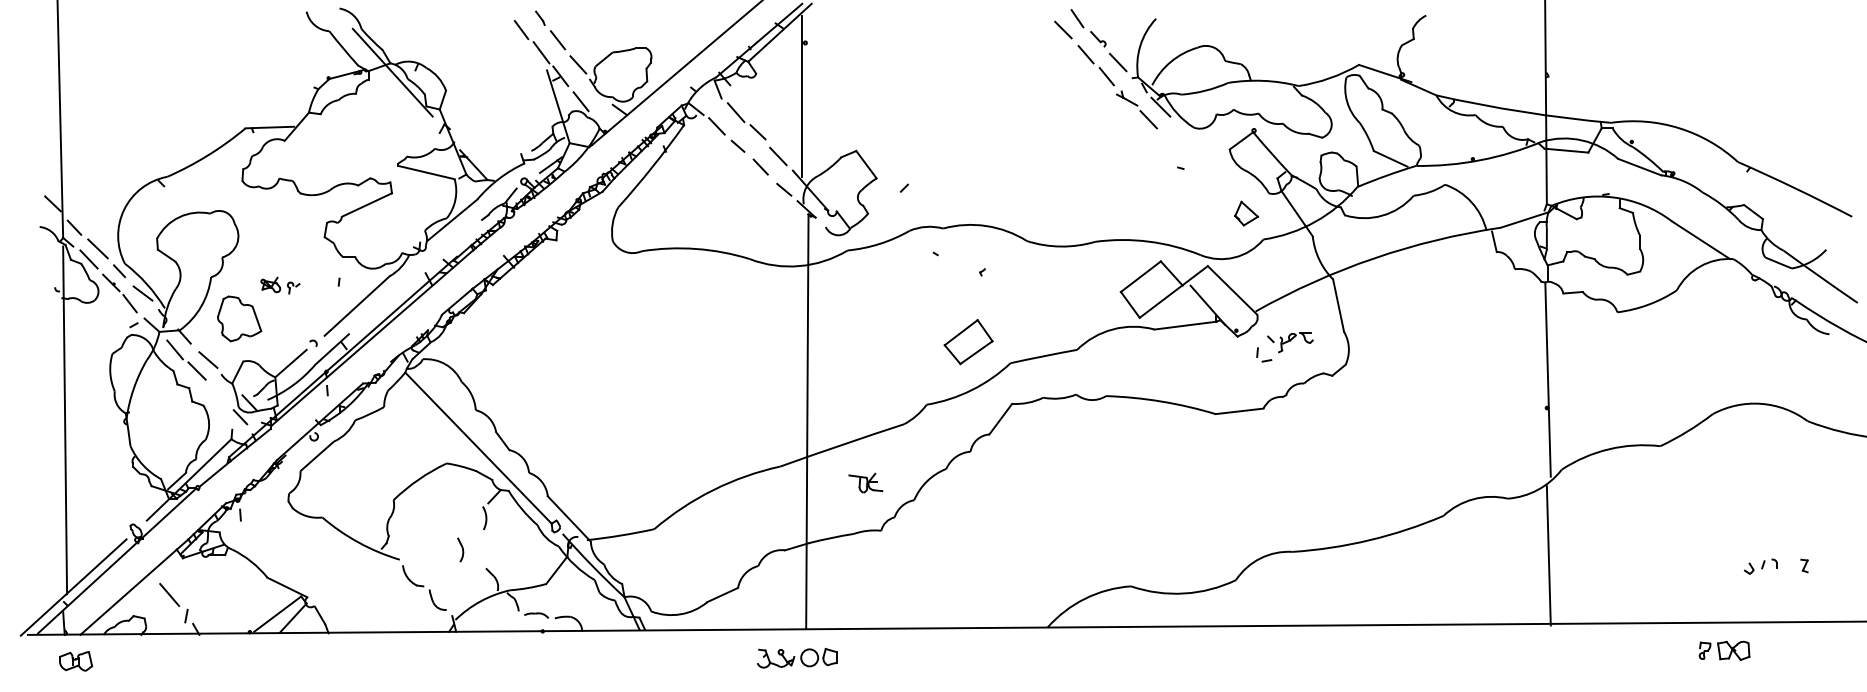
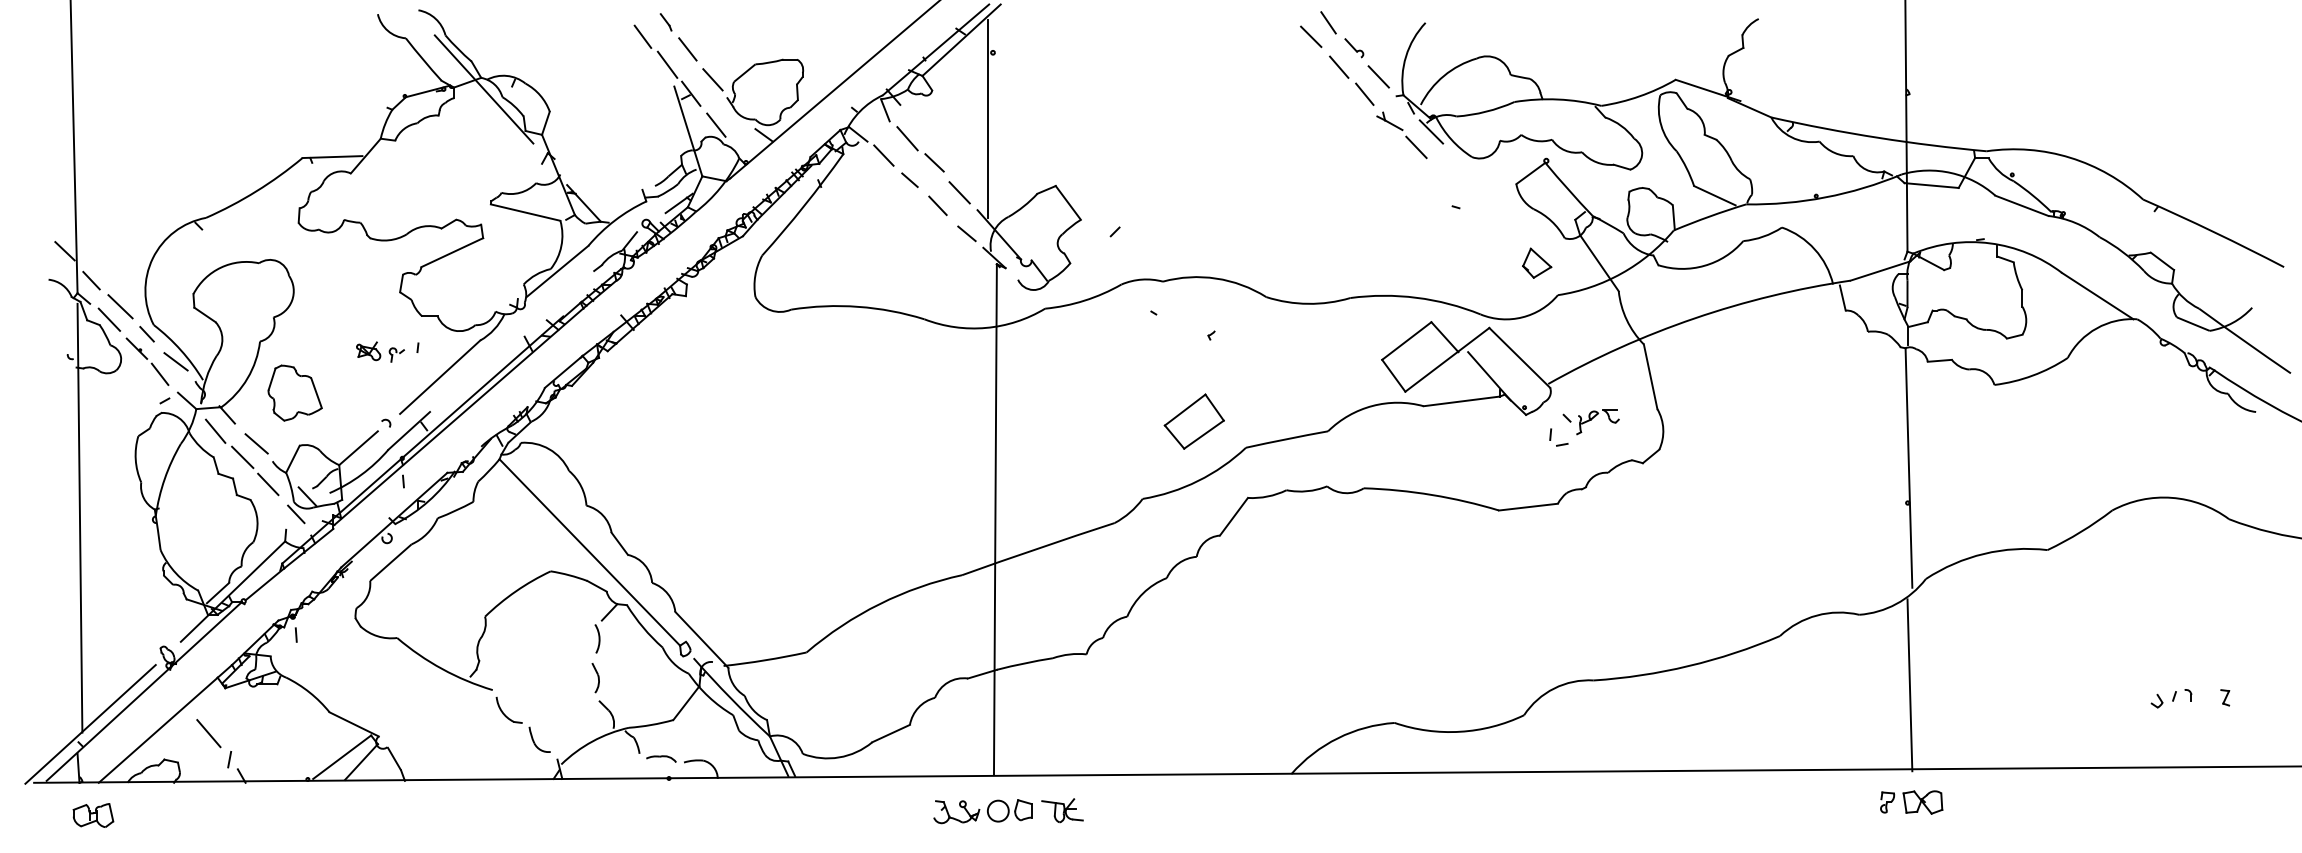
part: (280, 285) -> (380, 351), moved
line: (217, 393) -> (268, 484), added
part: (865, 483) -> (1062, 810), moved
part: (460, 550) -> (595, 678), moved
part: (1724, 650) -> (1911, 802), moved

